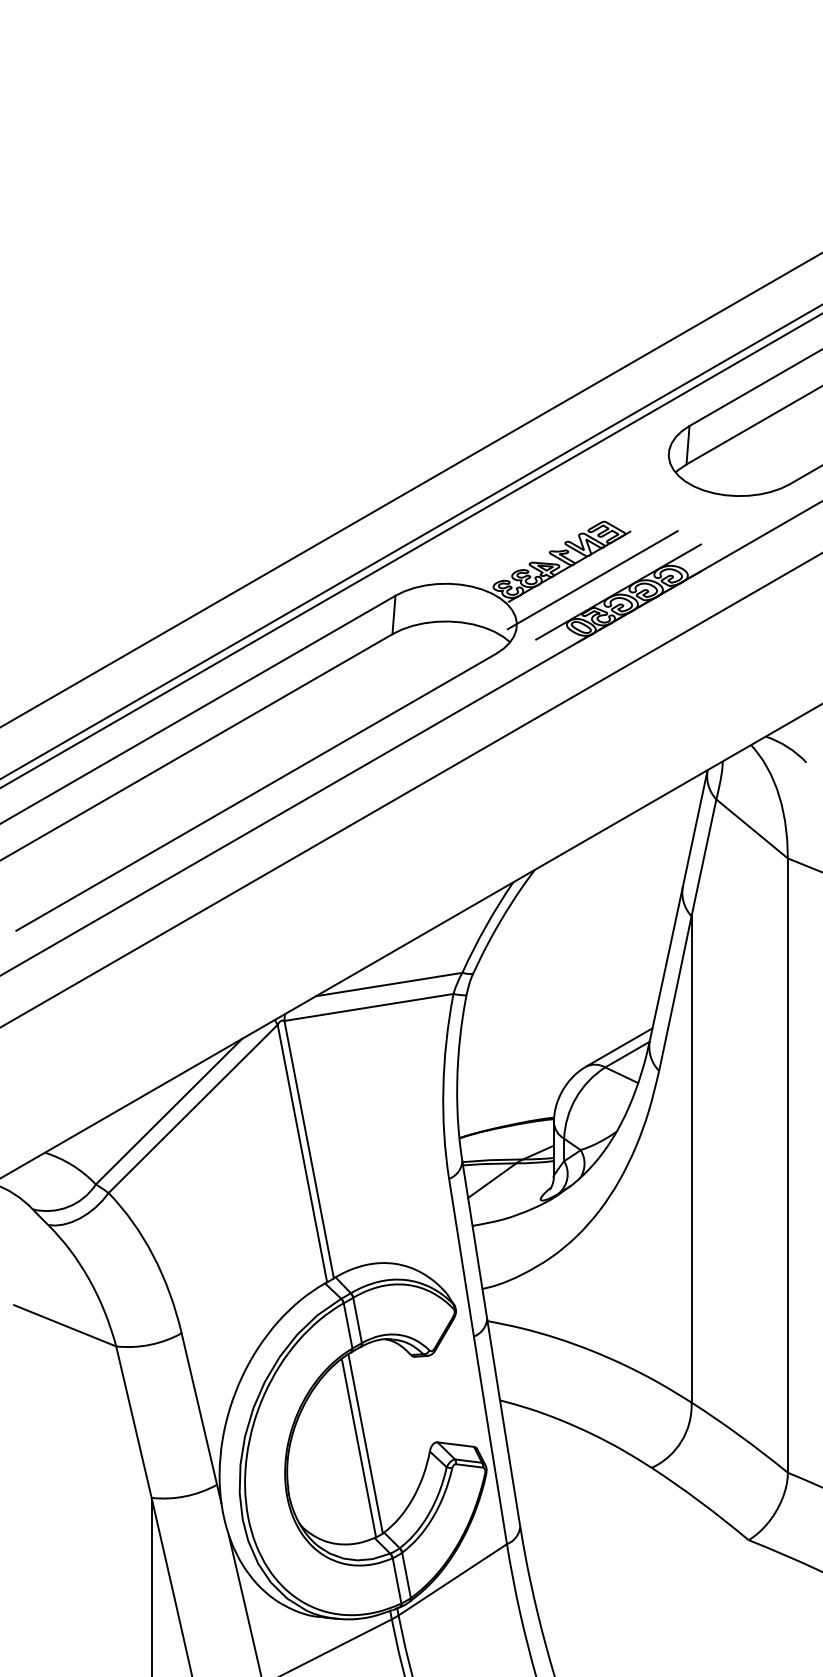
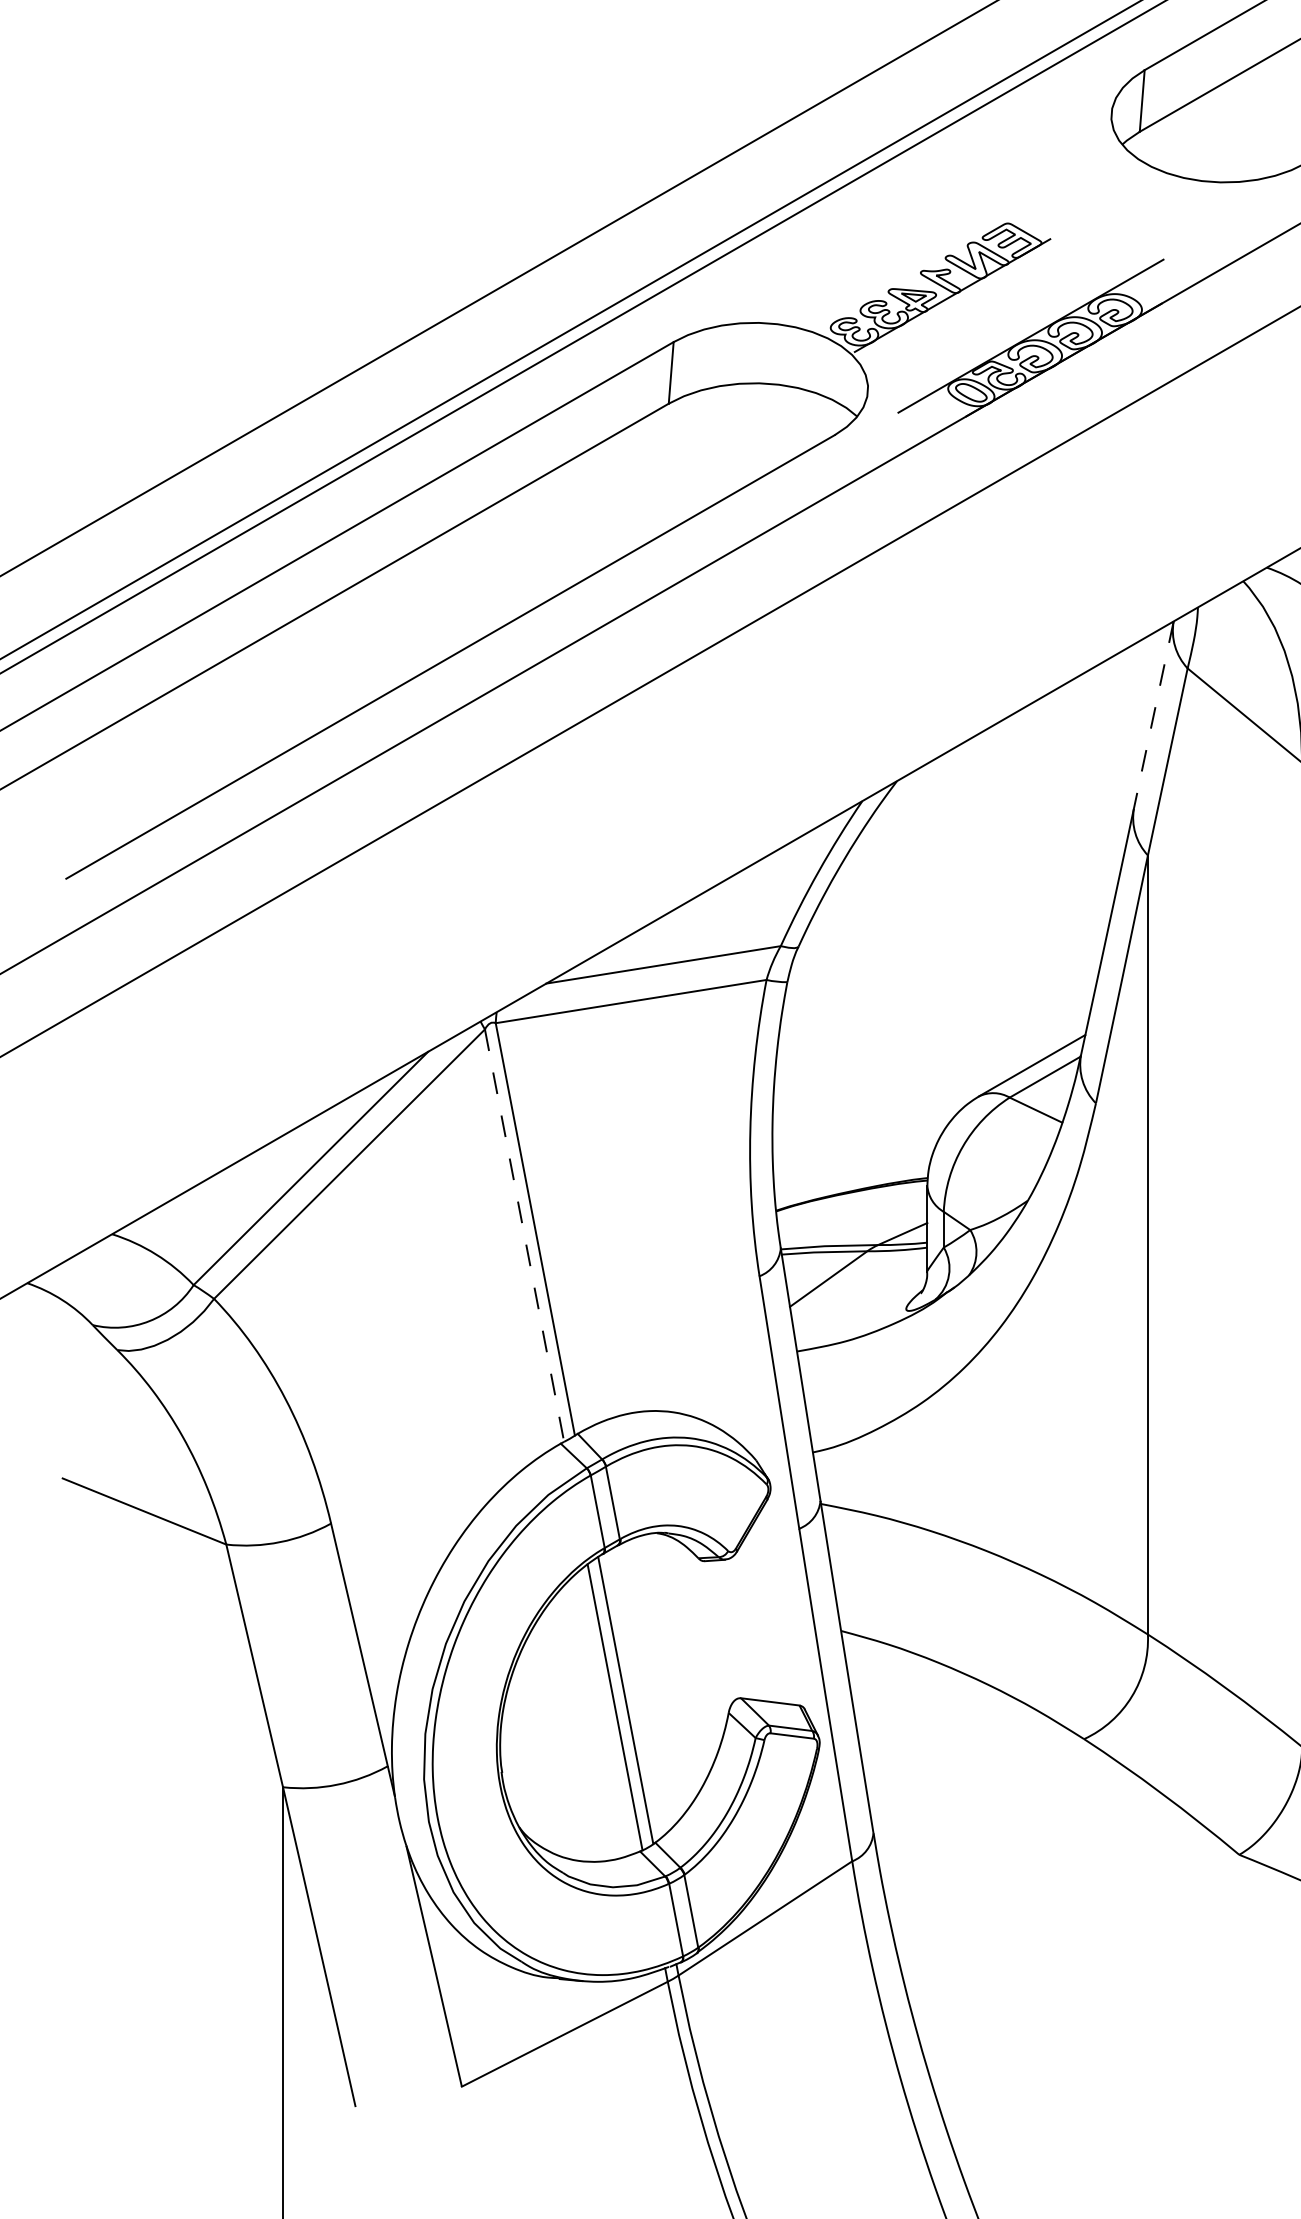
line: (592, 579) -> (989, 316), removed
line: (695, 828) -> (1154, 714), solid -> dashed
line: (302, 1154) -> (524, 1237), solid -> dashed

